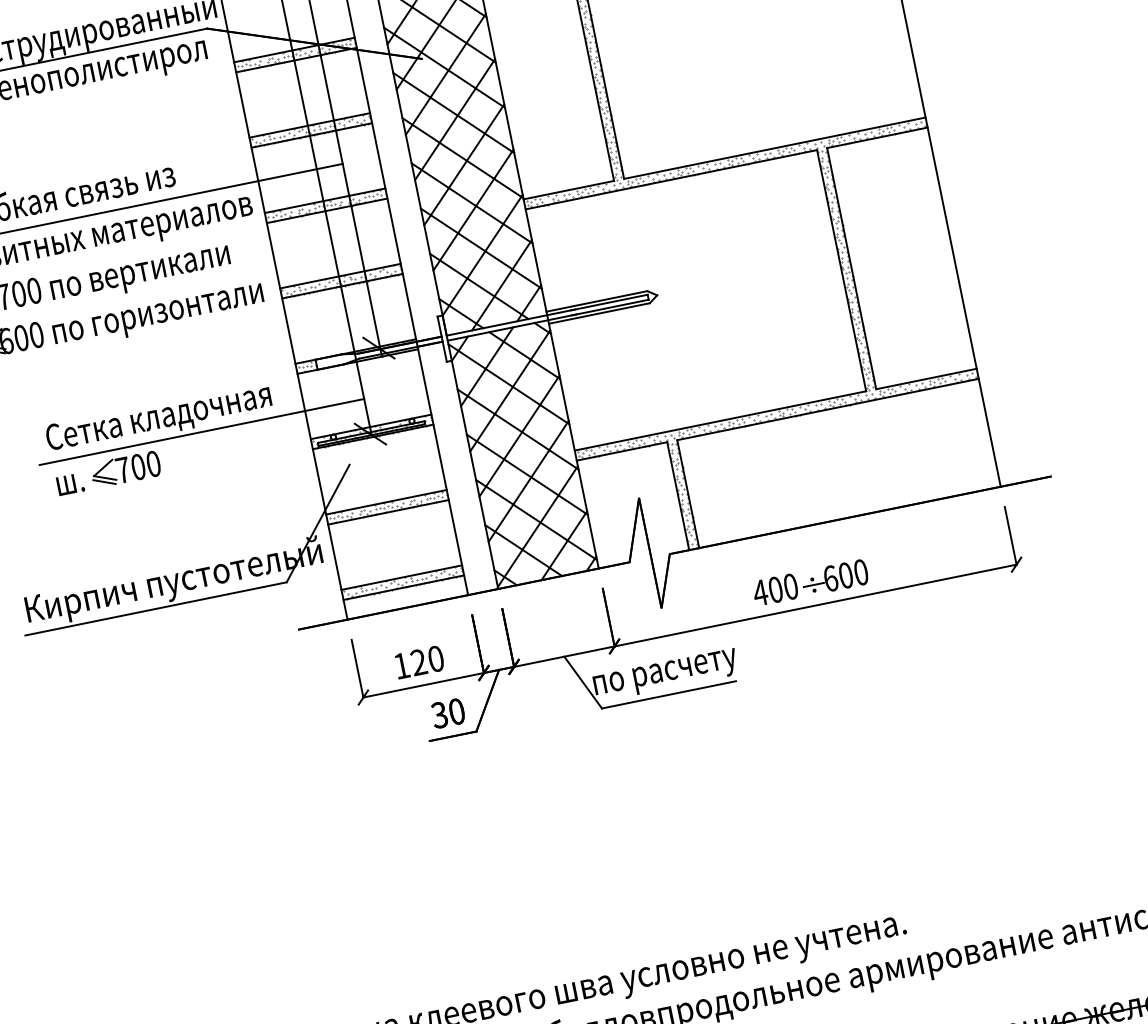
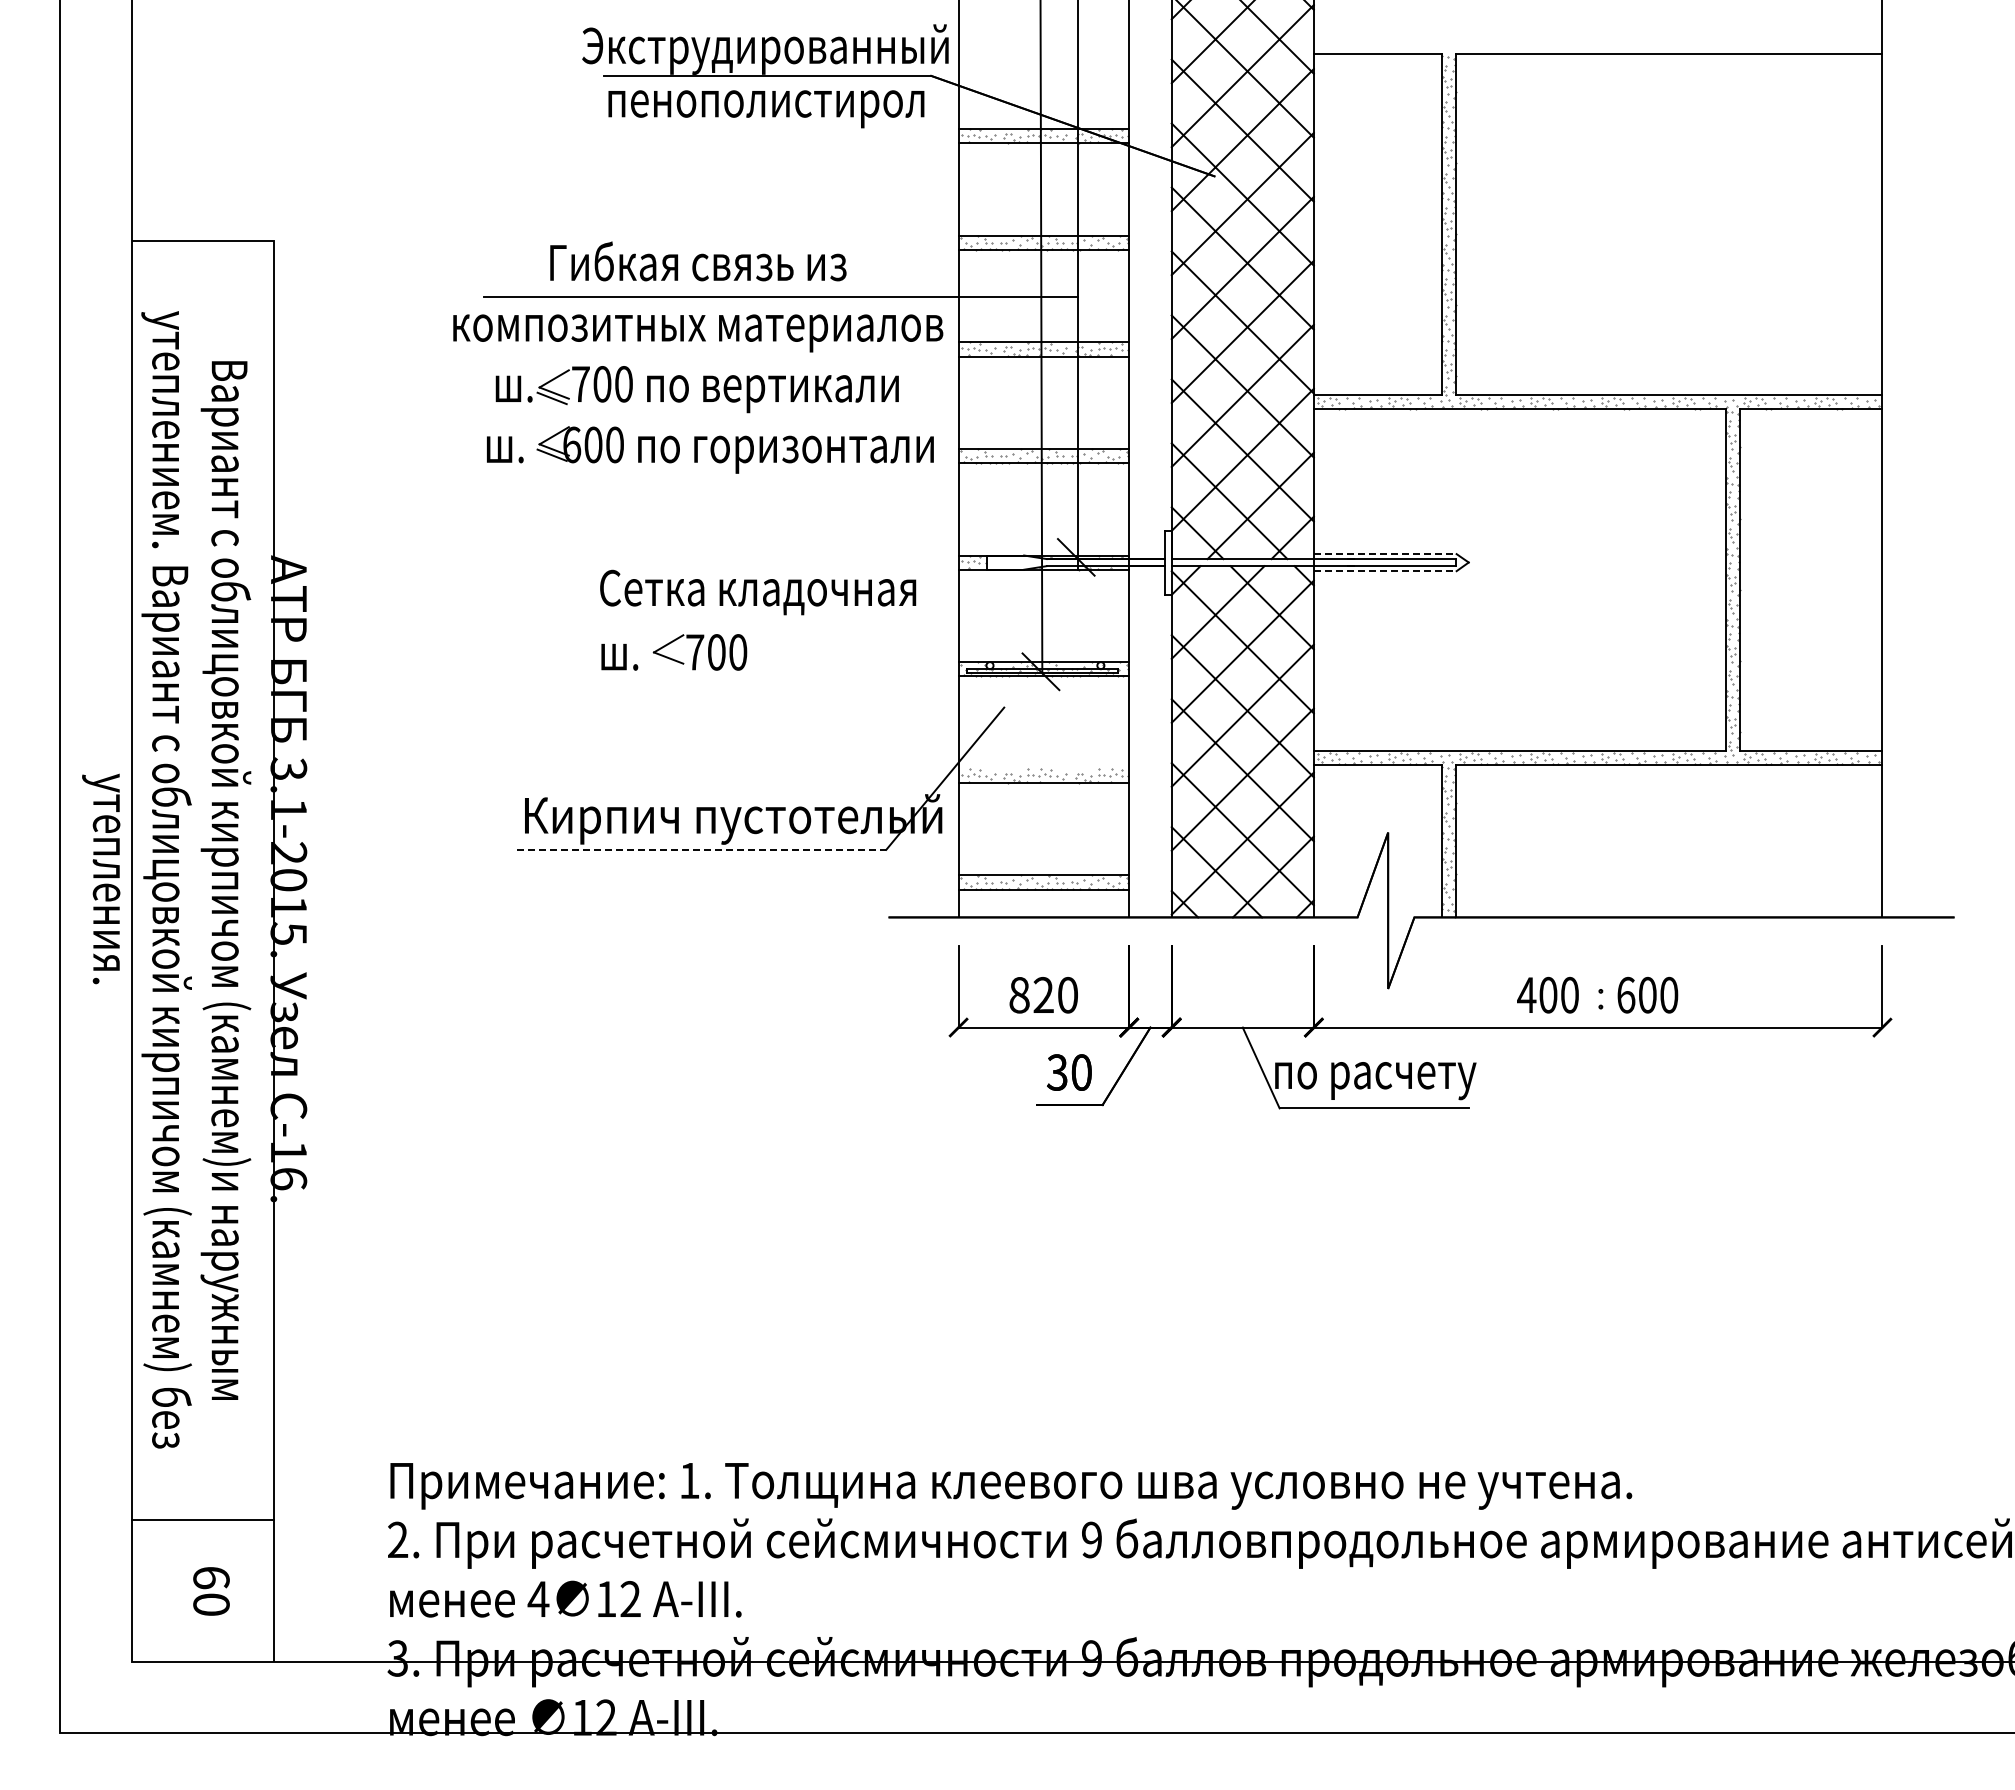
line: (597, 301) -> (1385, 554), solid -> dashed
line: (599, 313) -> (1385, 571), solid -> dashed
line: (201, 432) -> (812, 622), removed
line: (104, 482) -> (666, 663), removed
line: (386, 502) -> (1043, 768), removed
line: (813, 585) -> (1601, 999), removed
line: (156, 608) -> (701, 849), solid -> dashed
text: (401, 666) -> (1019, 995), 120 -> 820

